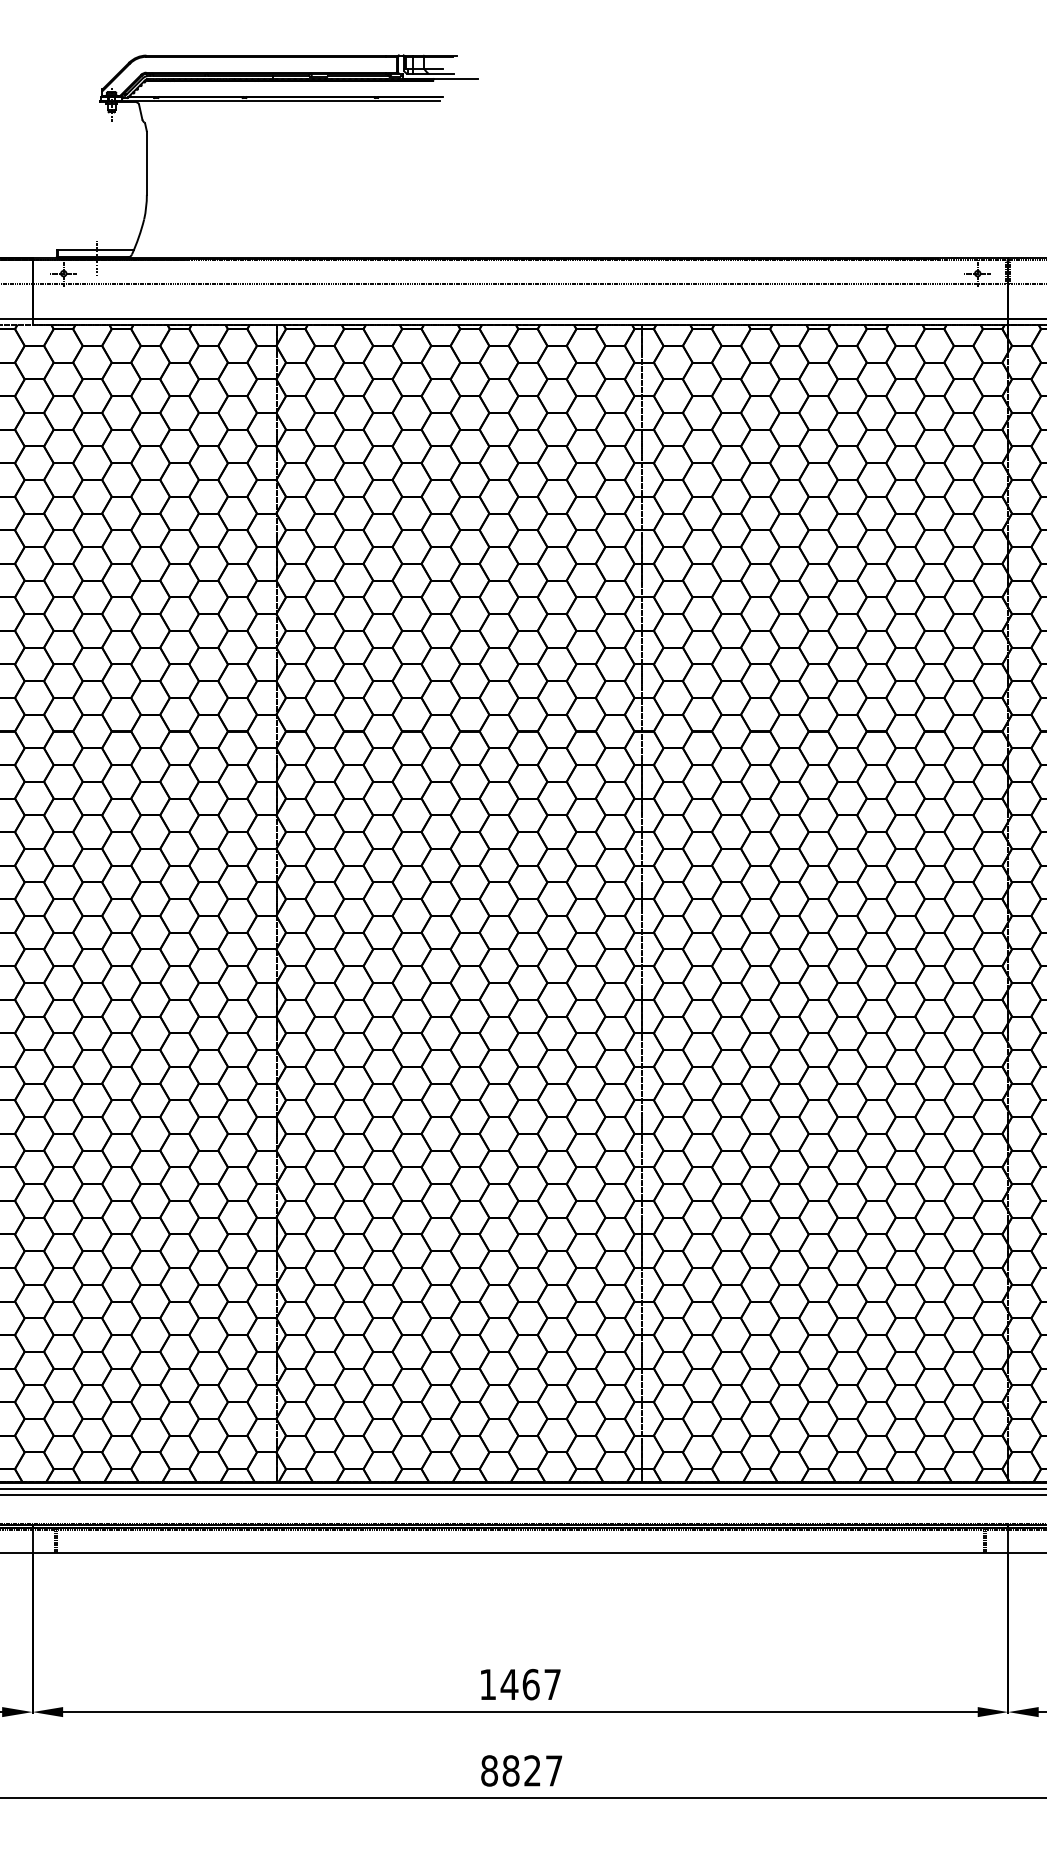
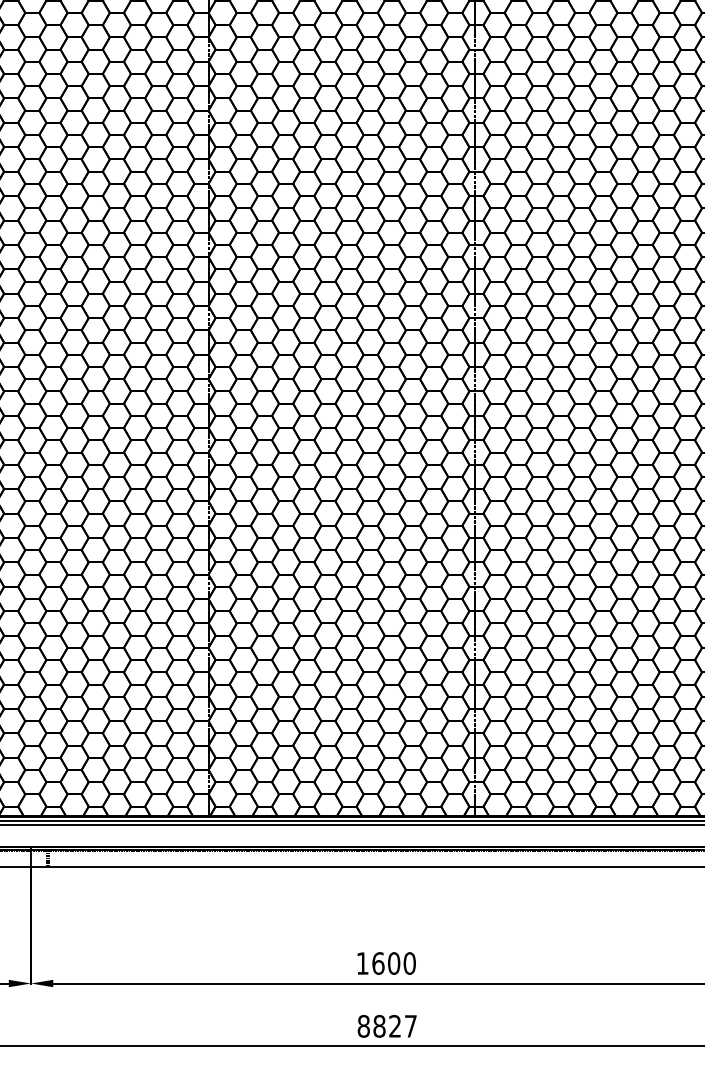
text: (530, 1684) -> (393, 963), 1467 -> 1600

